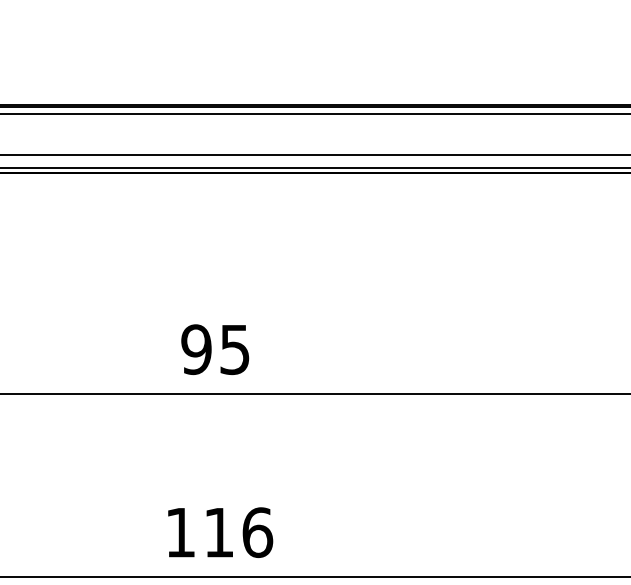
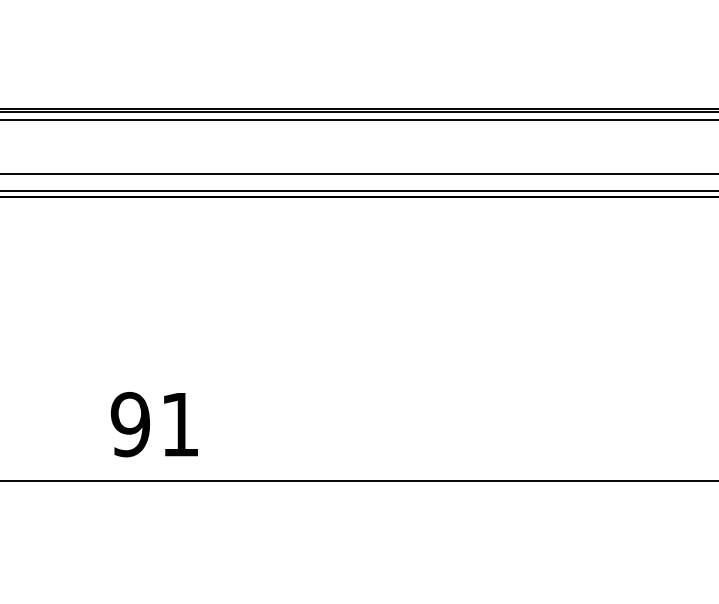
text: (234, 350) -> (179, 425), 95 -> 91

